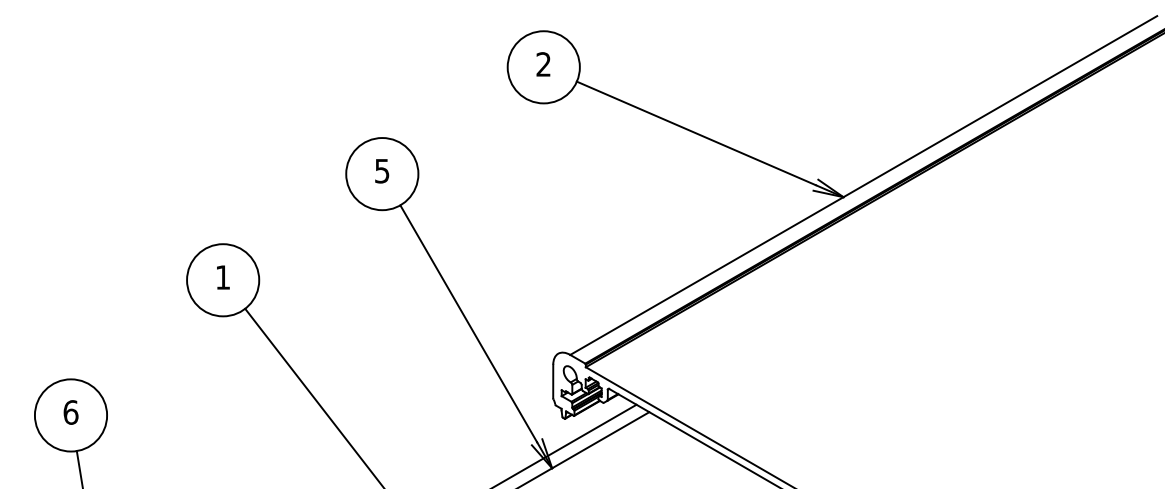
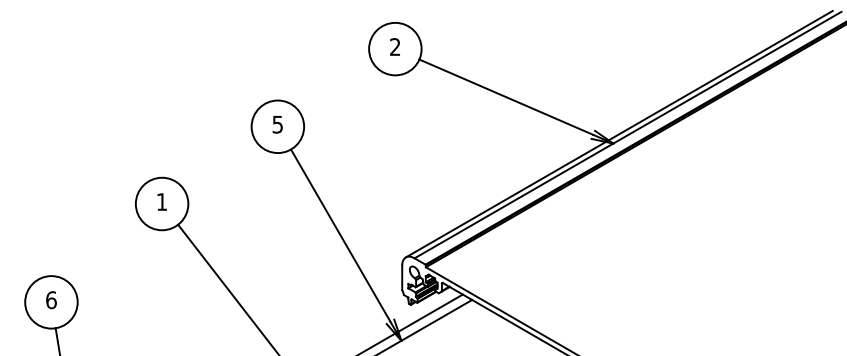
line: (851, 183) -> (619, 133), added

